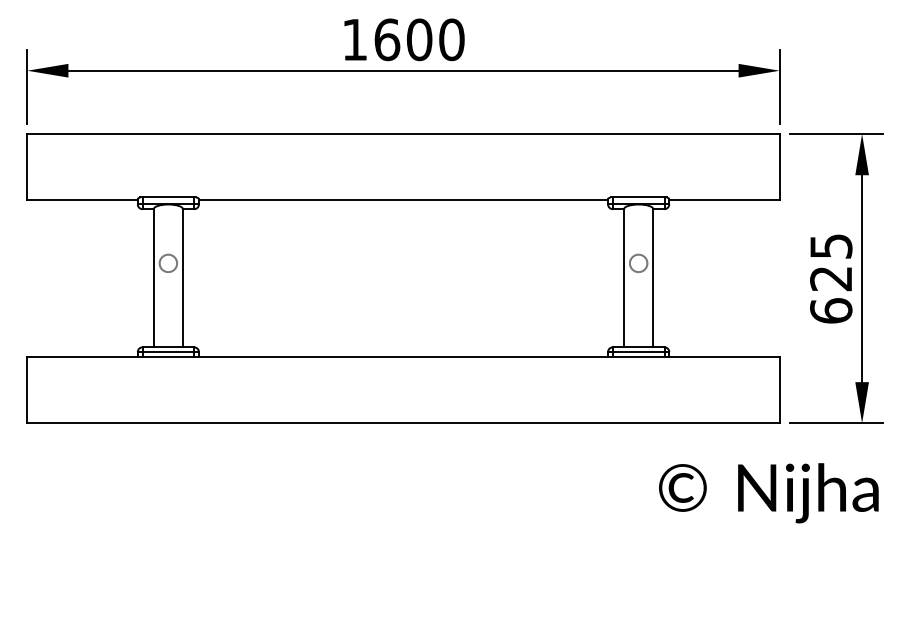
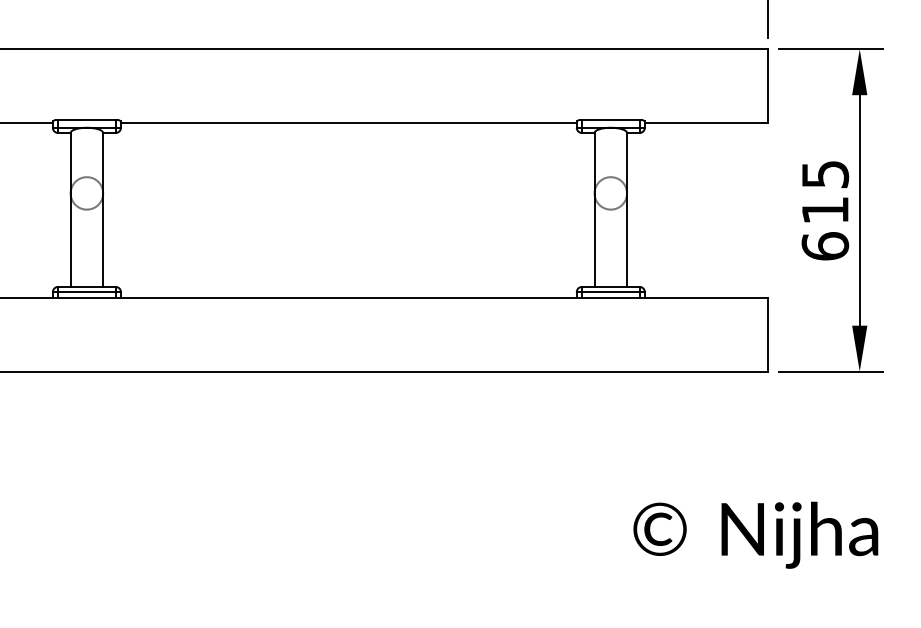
circle: (167, 262) -> (85, 192), size x1.67
circle: (638, 262) -> (610, 192), size x1.67
text: (830, 279) -> (824, 211), 625 -> 615
text: (768, 493) -> (755, 535), moved

